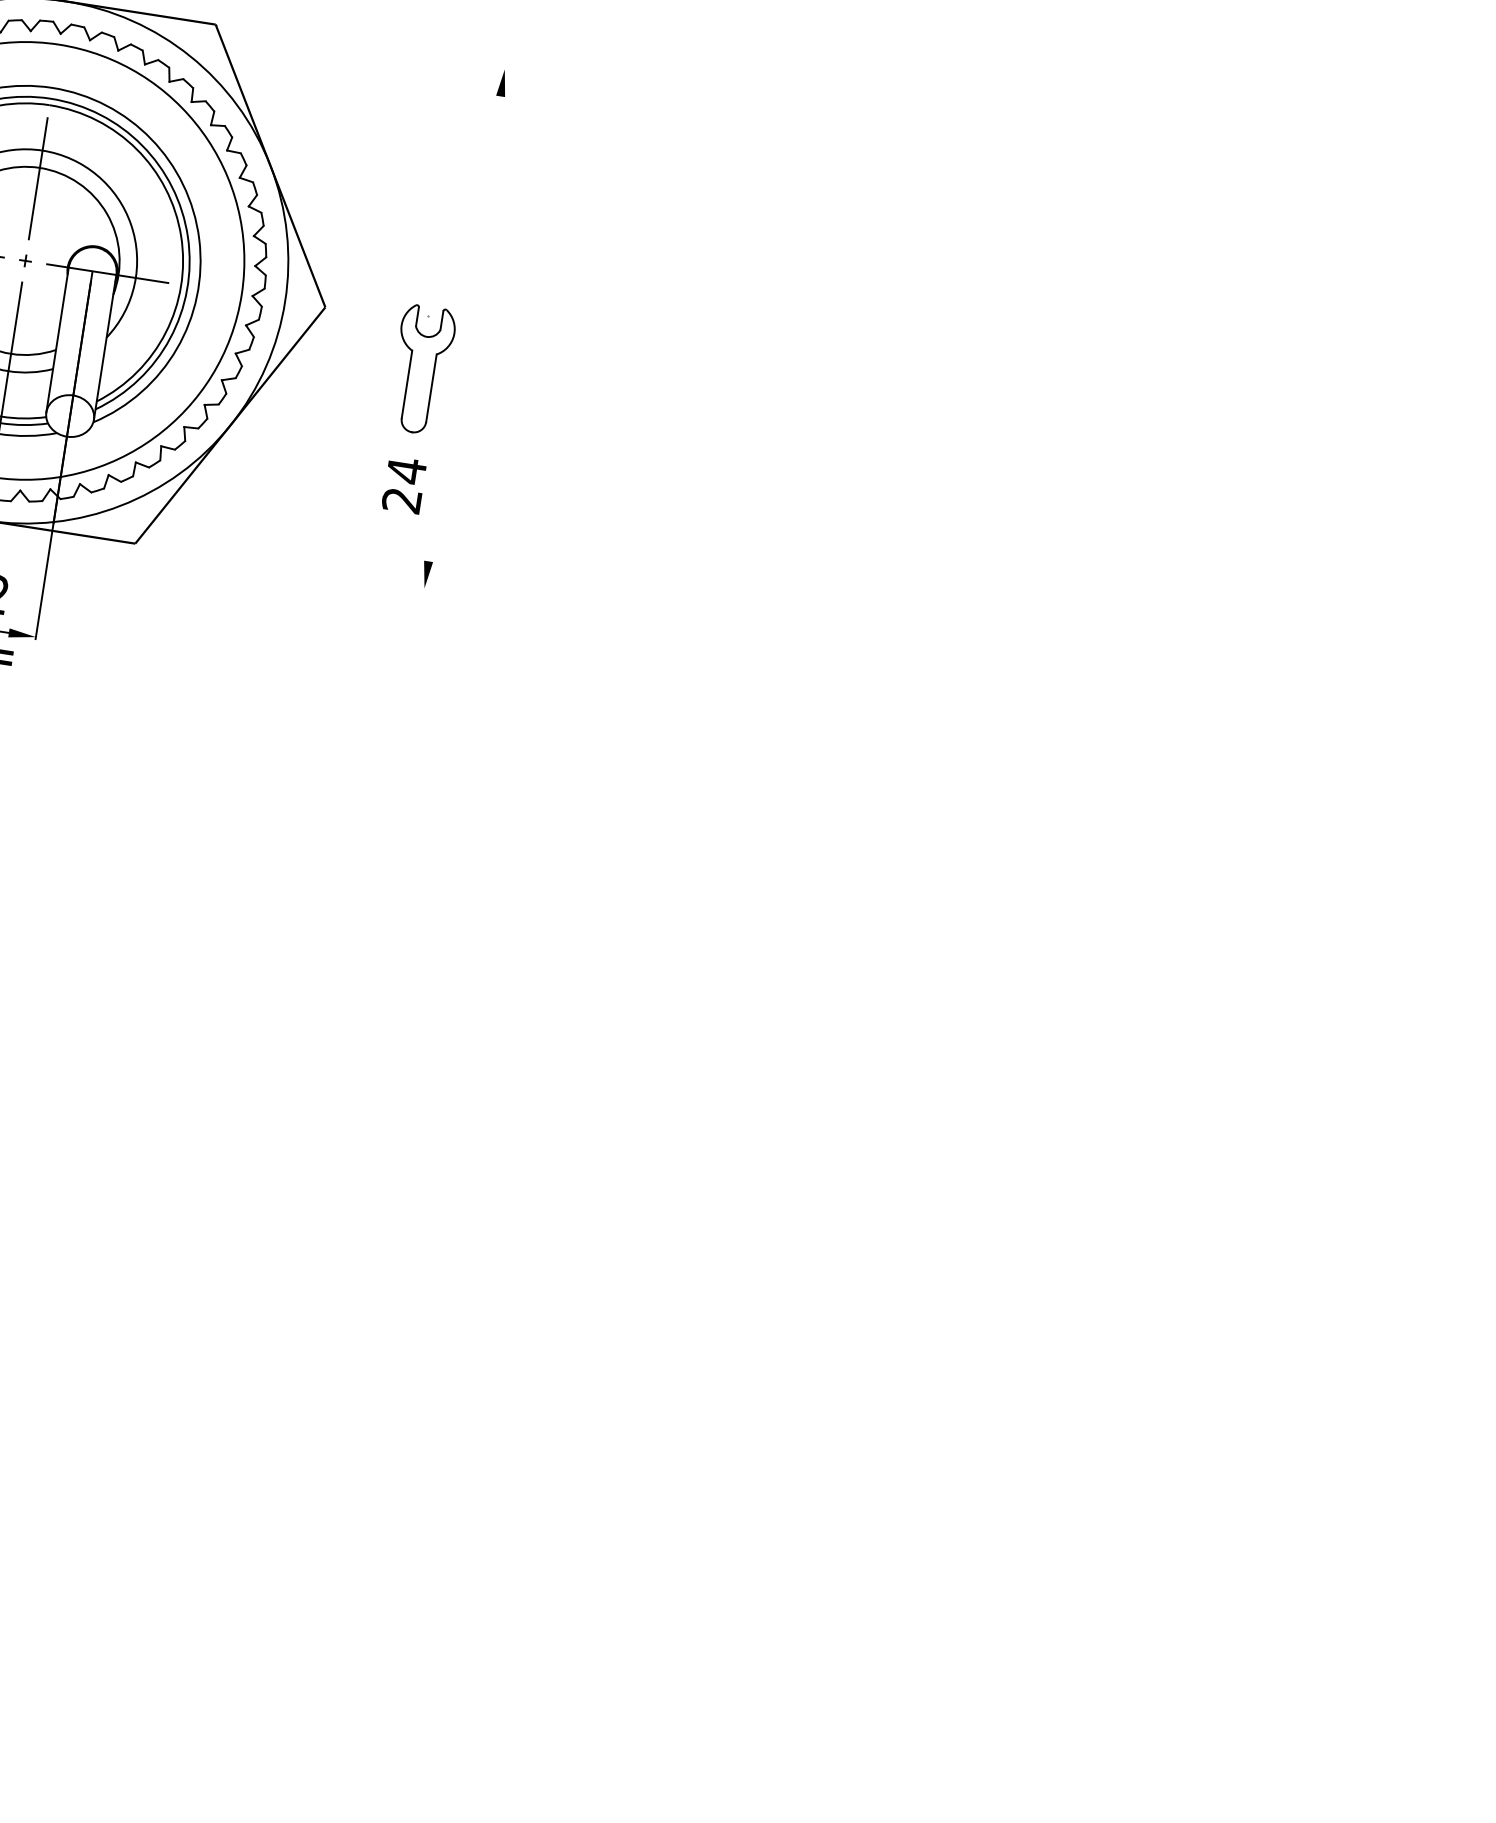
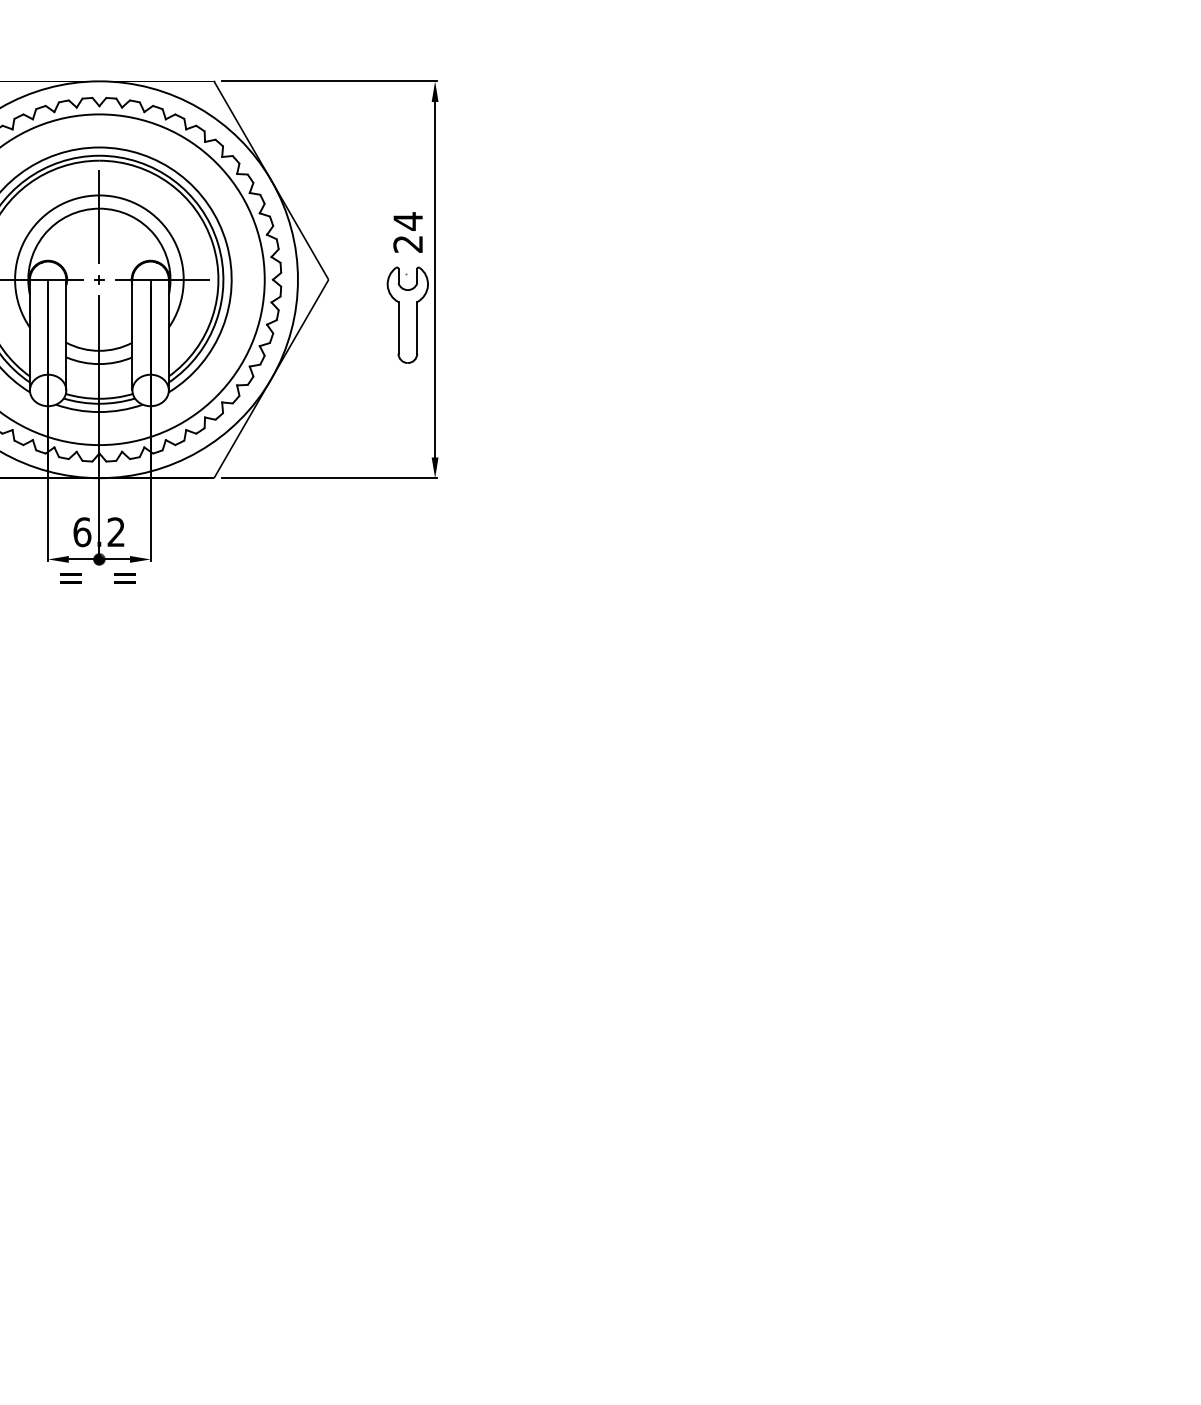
line: (366, 48) -> (329, 81), added
line: (465, 328) -> (435, 279), added
text: (403, 485) -> (407, 232), moved
line: (286, 567) -> (329, 478), added

